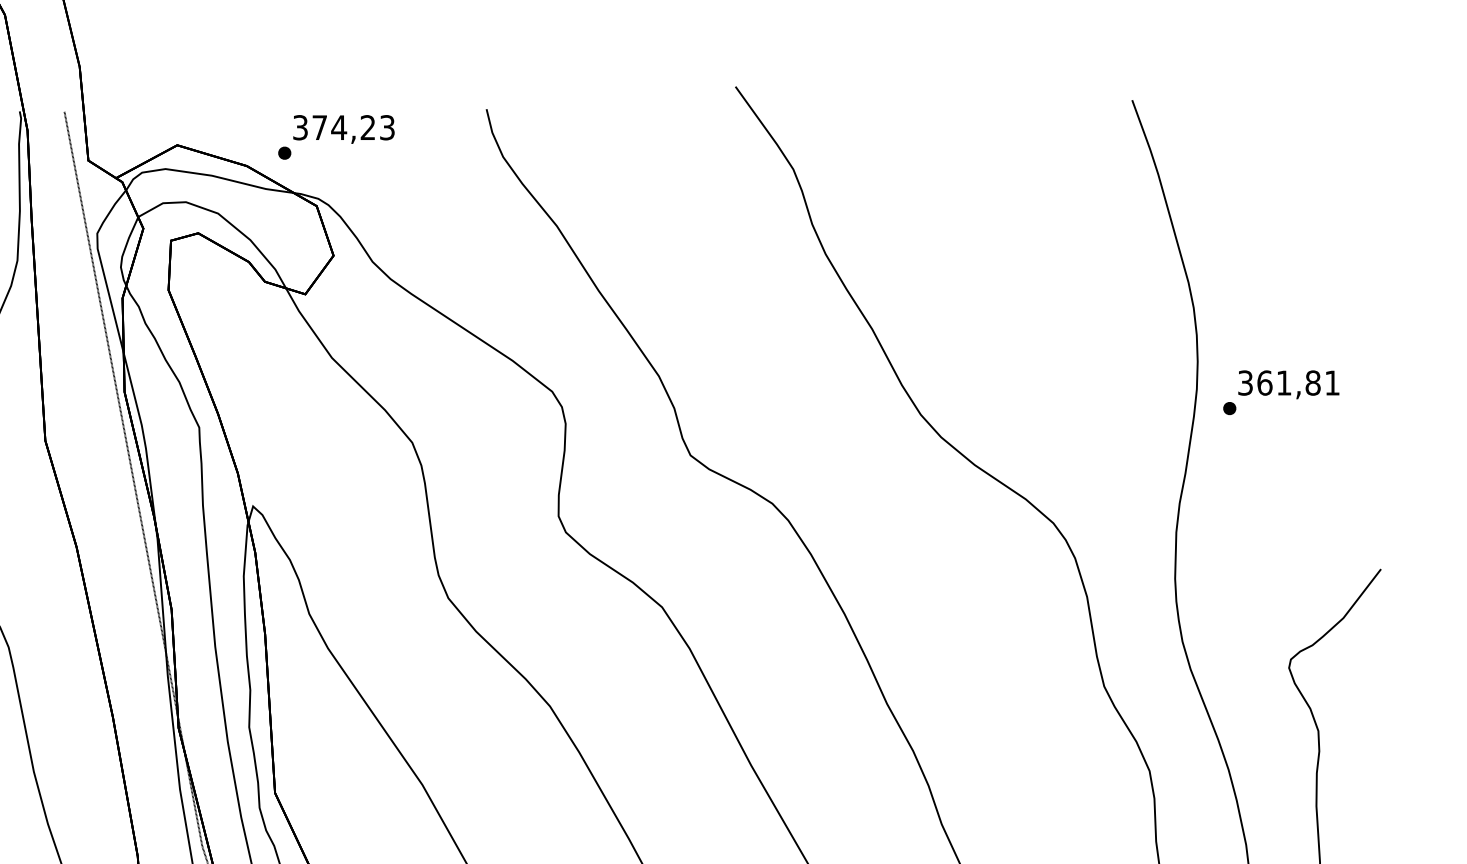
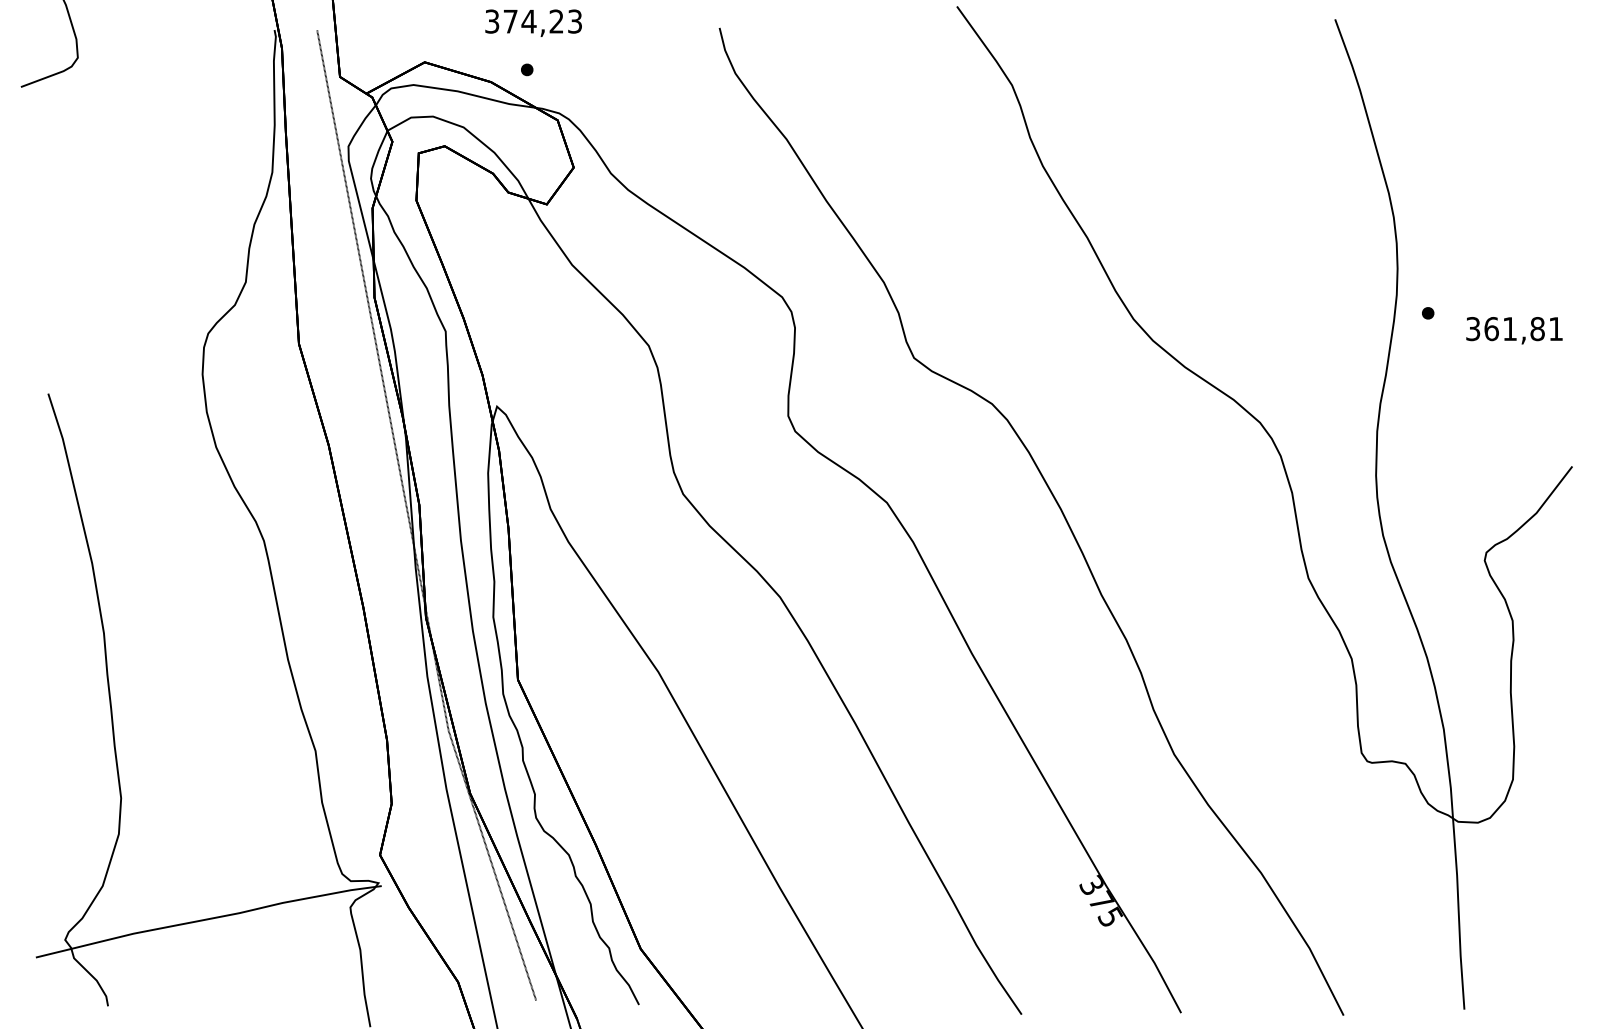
text: (343, 128) -> (533, 22), moved
text: (1288, 384) -> (1514, 330), moved

